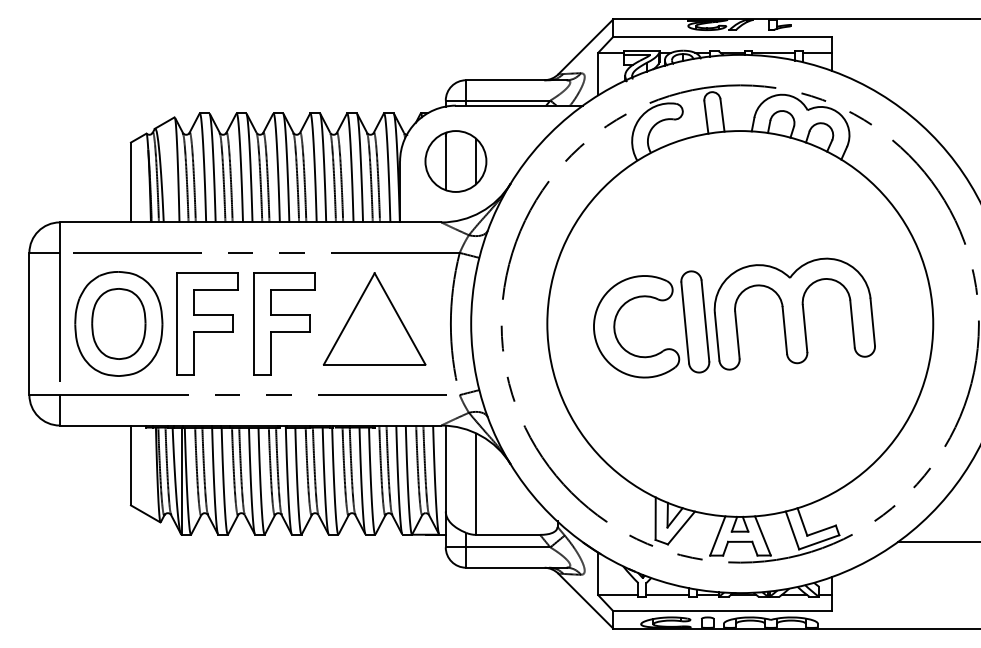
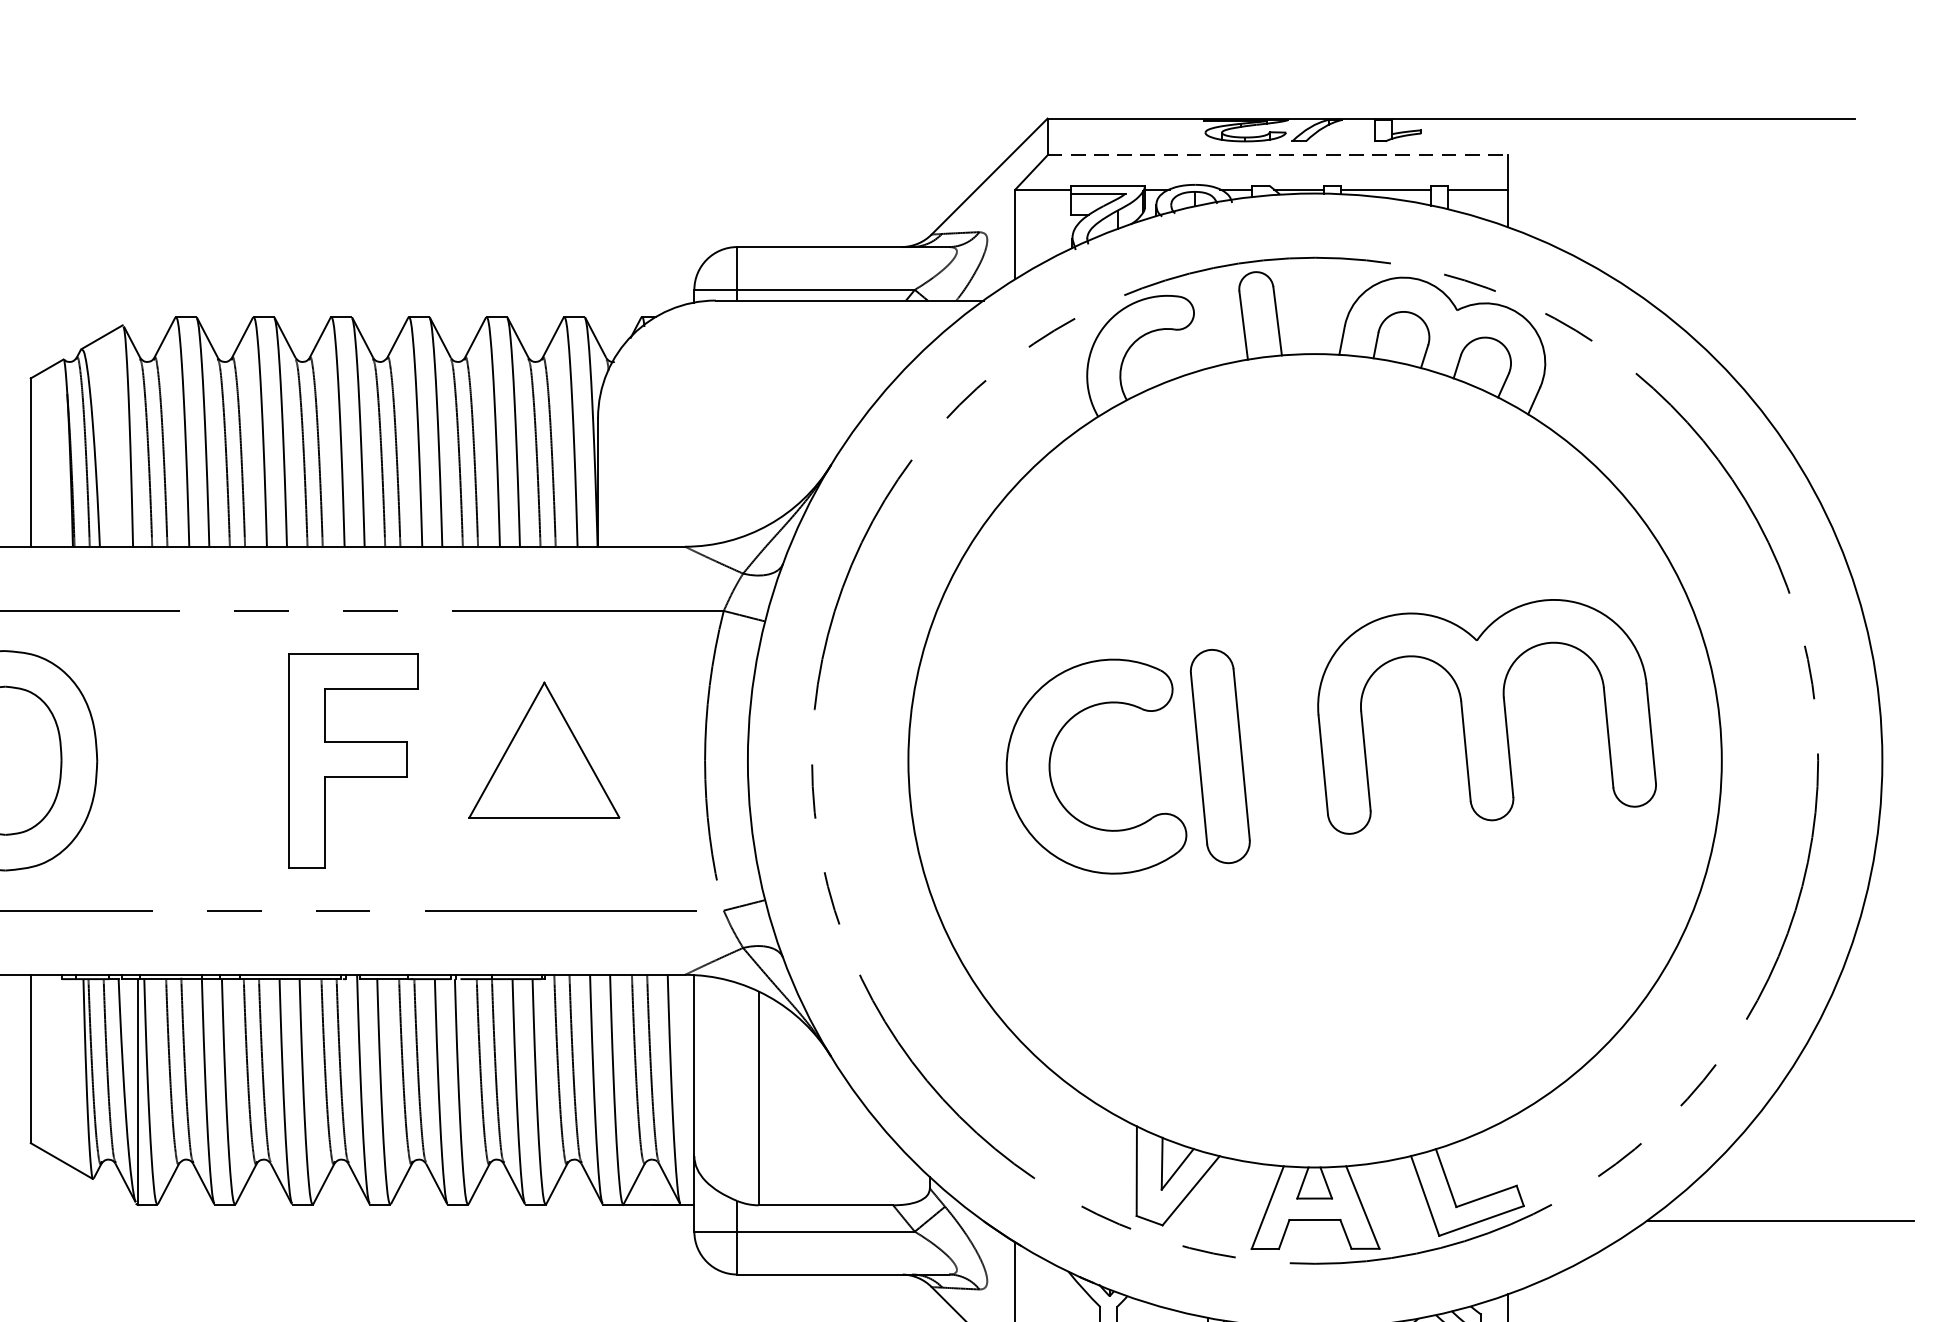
line: (723, 36) -> (1279, 154), solid -> dashed
part: (455, 161) -> (714, 418), removed
part: (794, 313) -> (1486, 715), moved
part: (374, 318) -> (544, 749), size x0.7
part: (207, 323) -> (192, 759), removed

